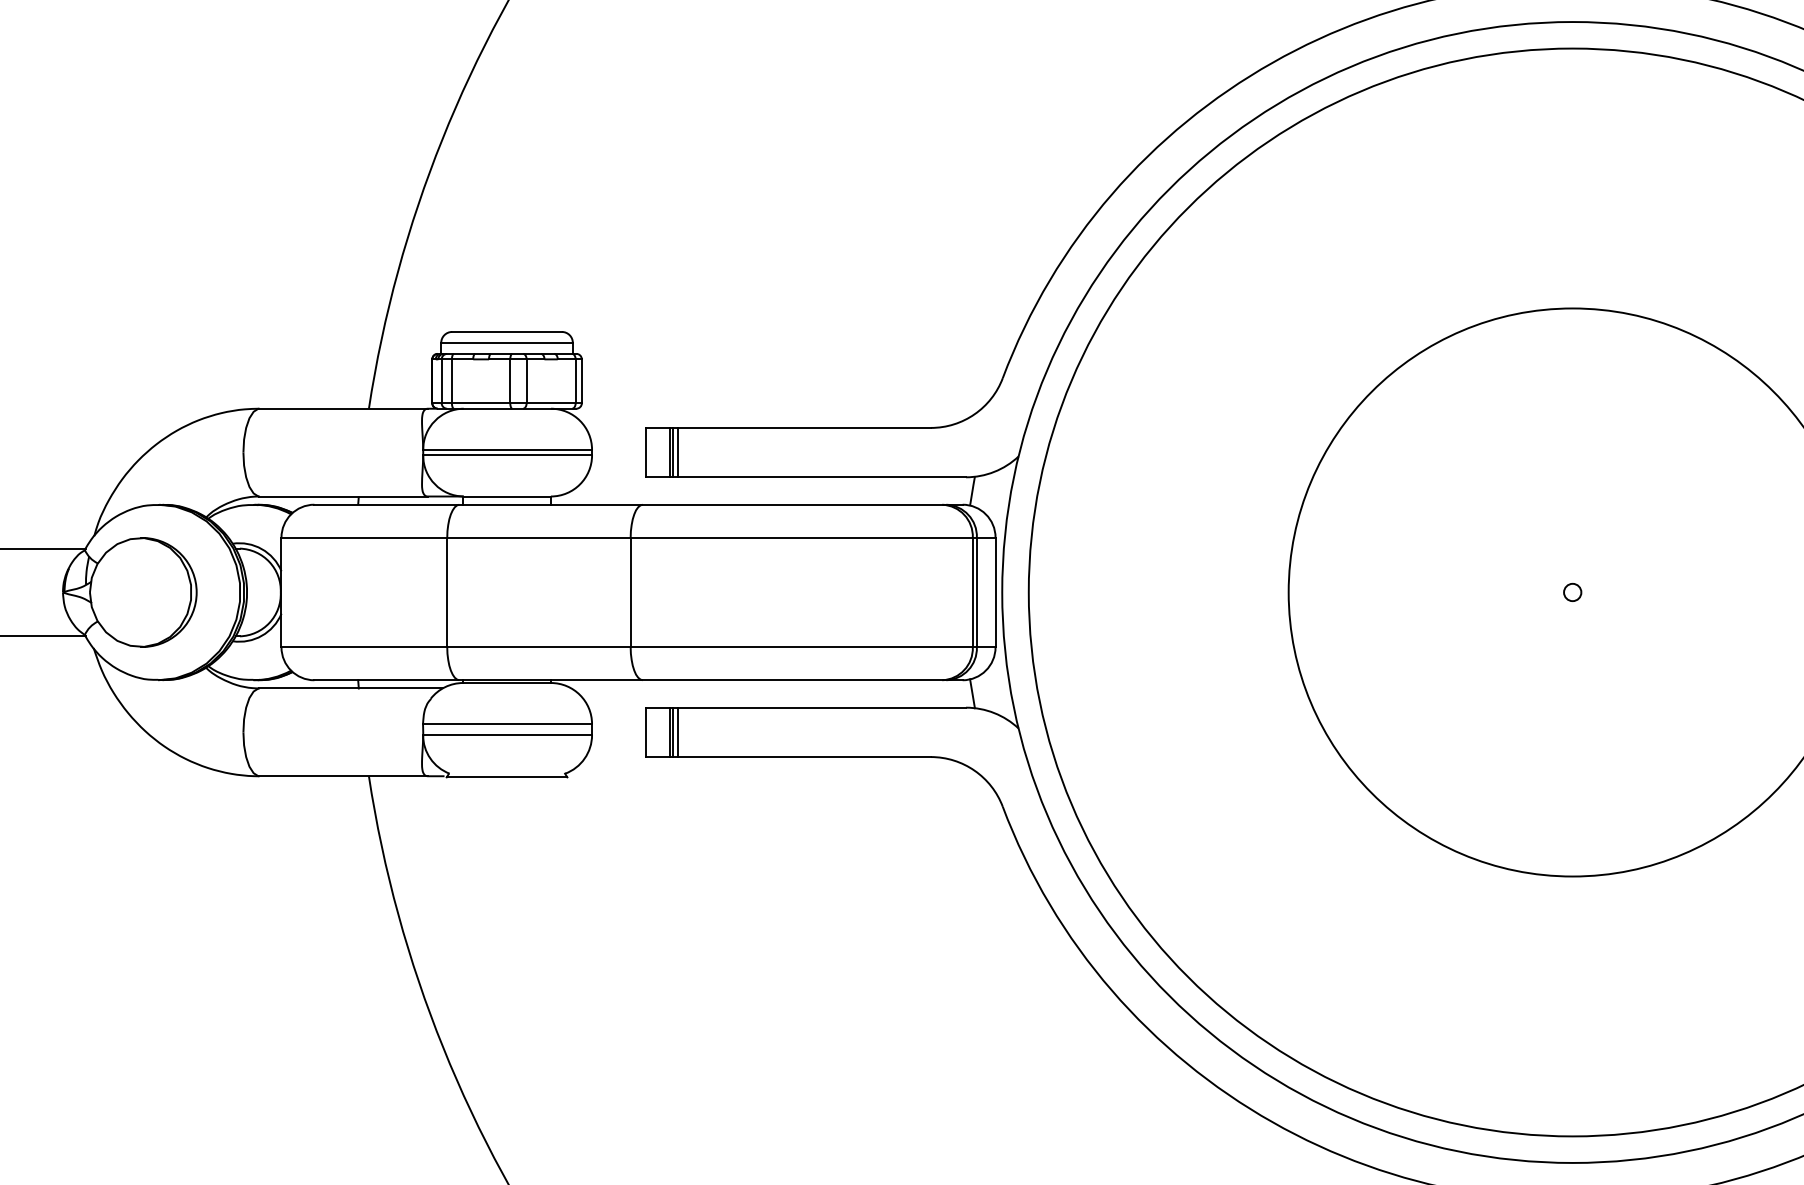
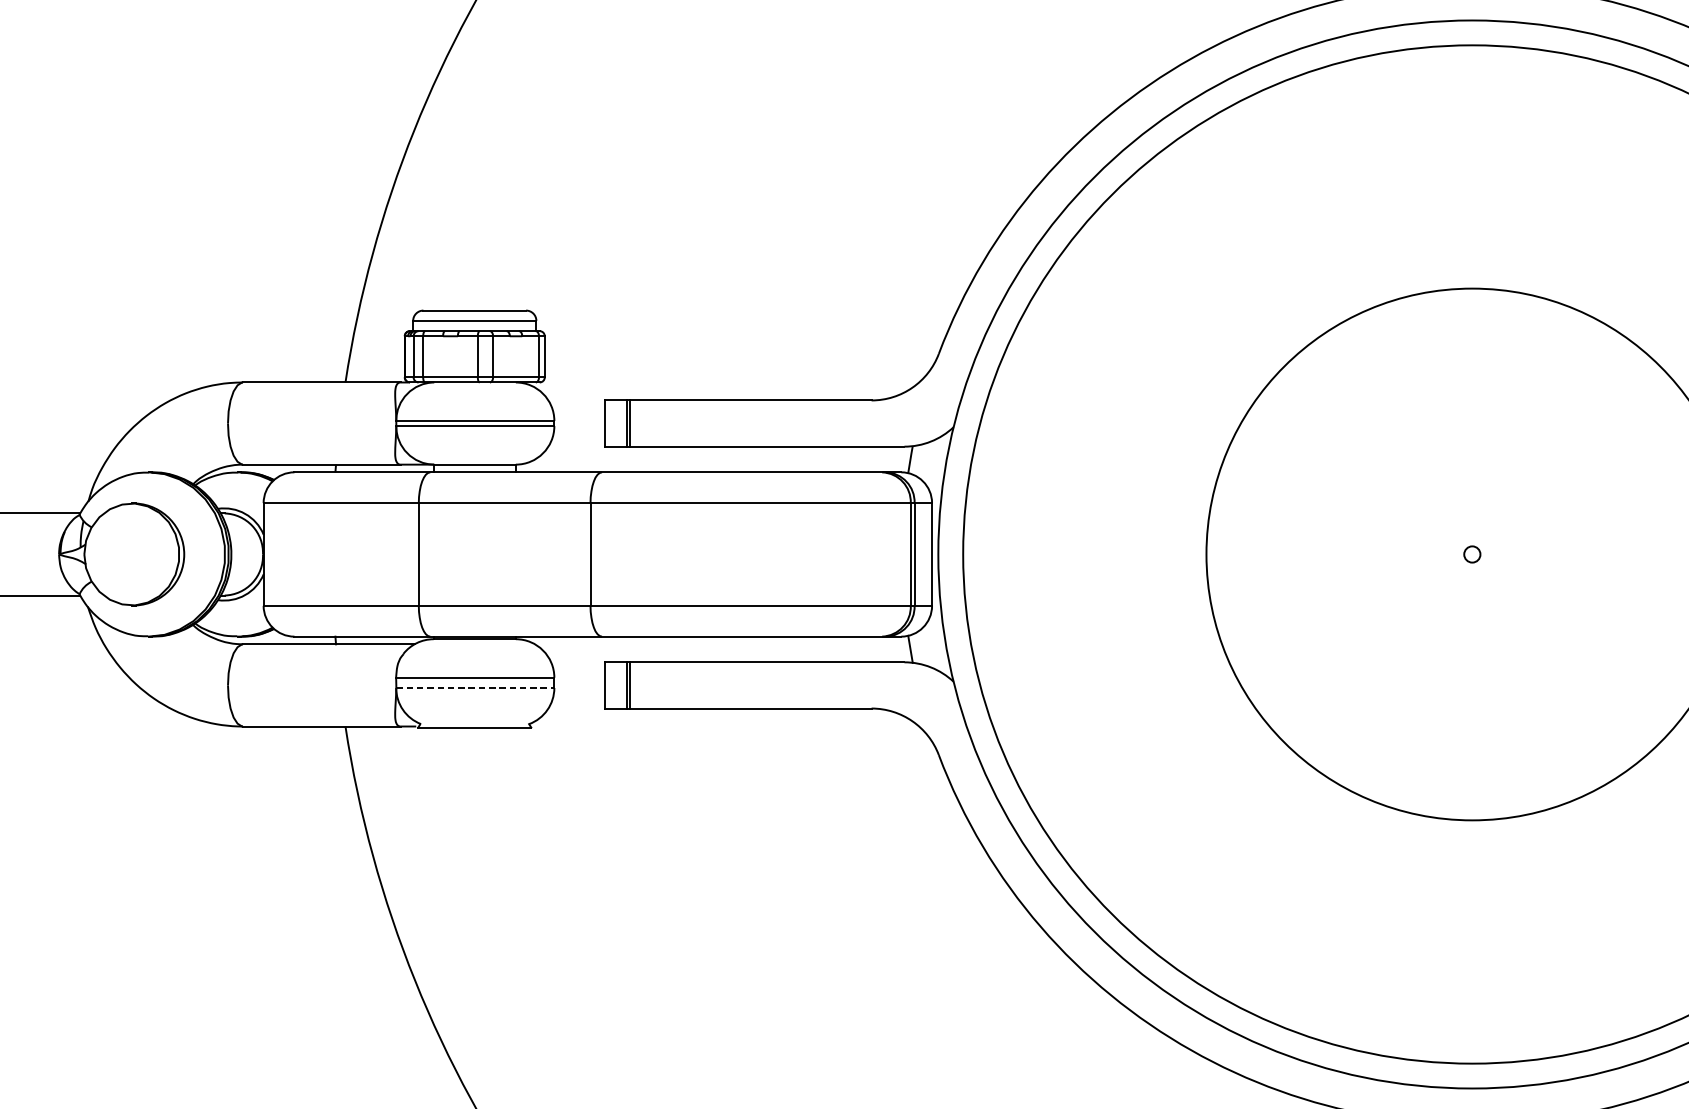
line: (678, 452) -> (635, 423), removed
line: (678, 732) -> (635, 685), removed
line: (508, 735) -> (476, 688), solid -> dashed

